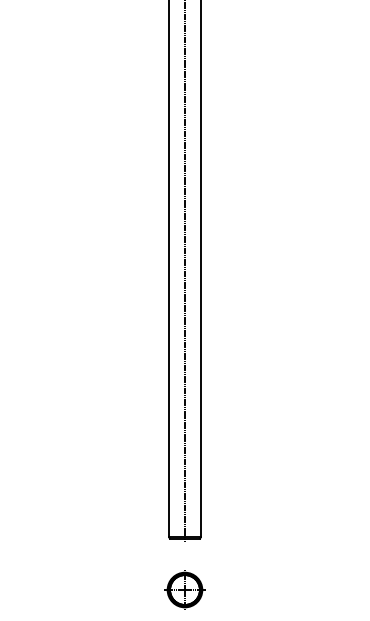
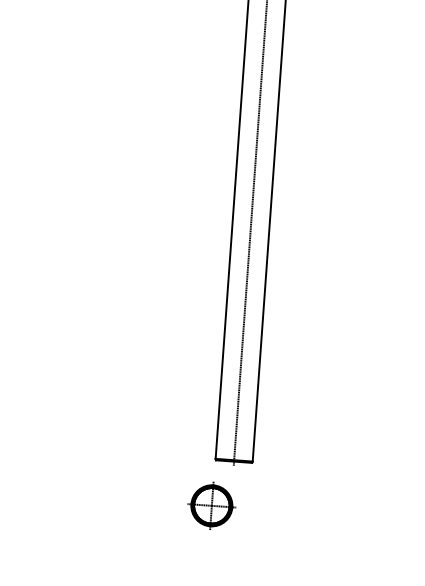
part: (184, 589) -> (211, 505), moved

